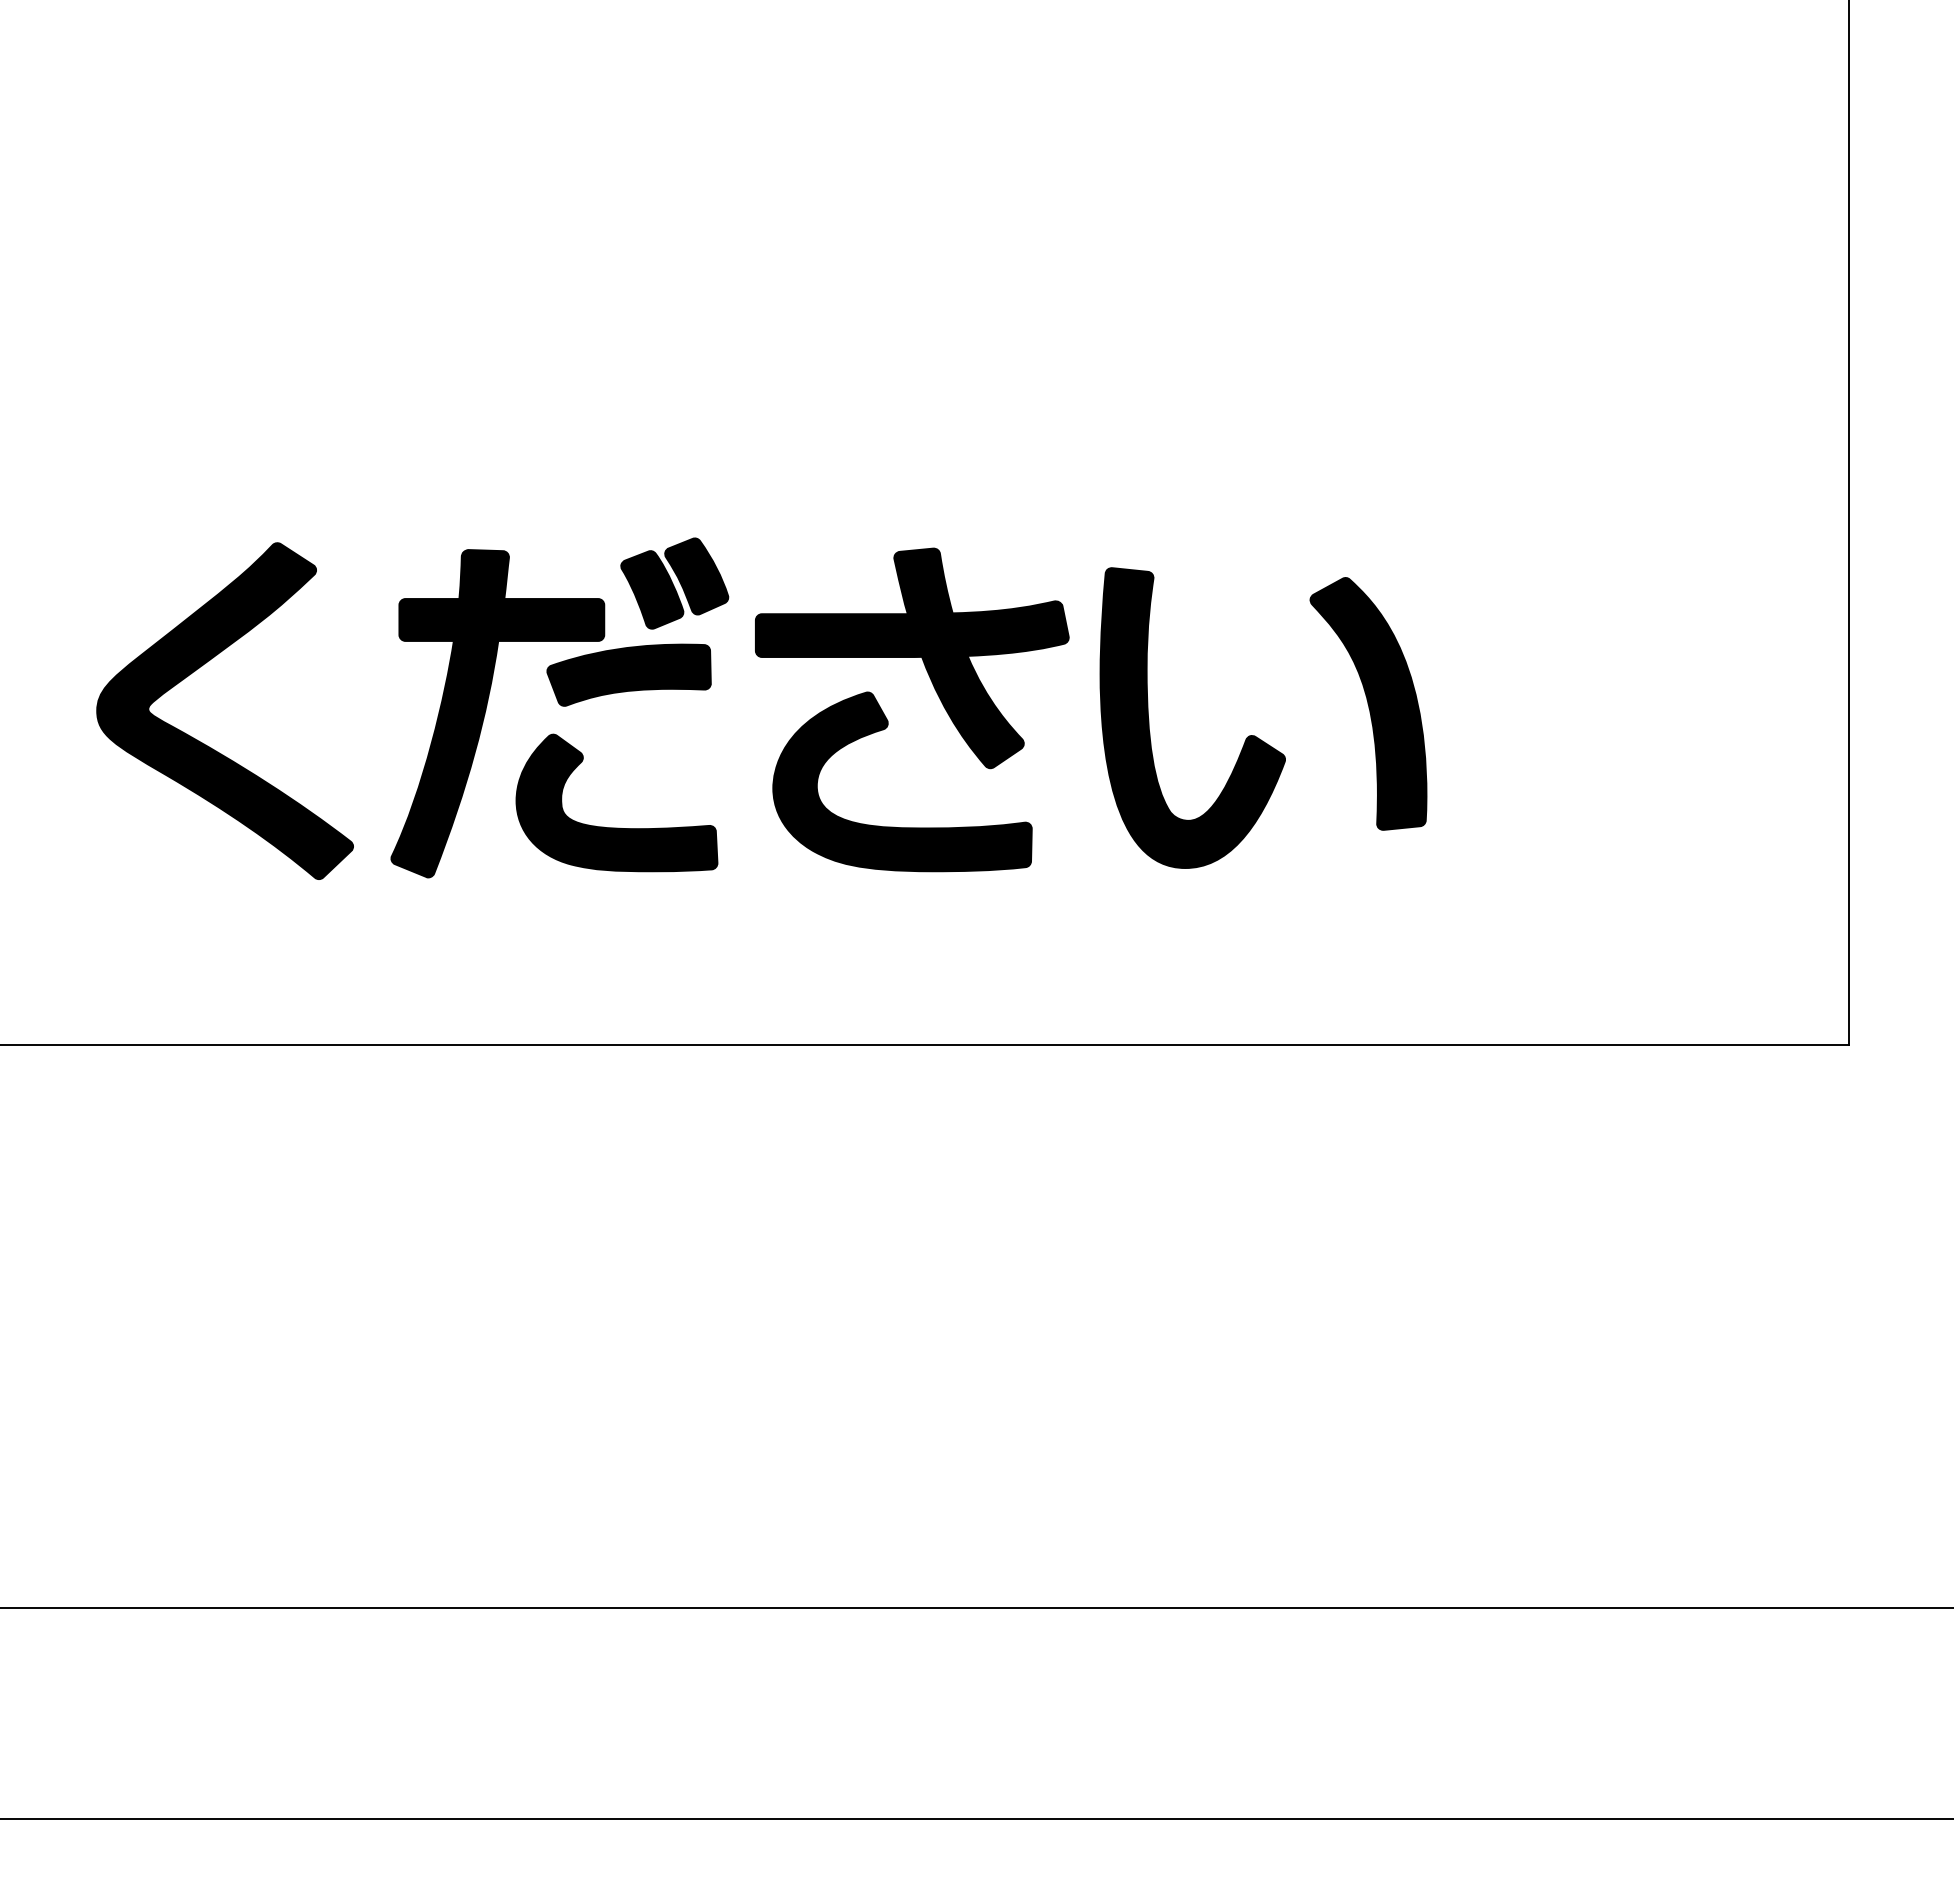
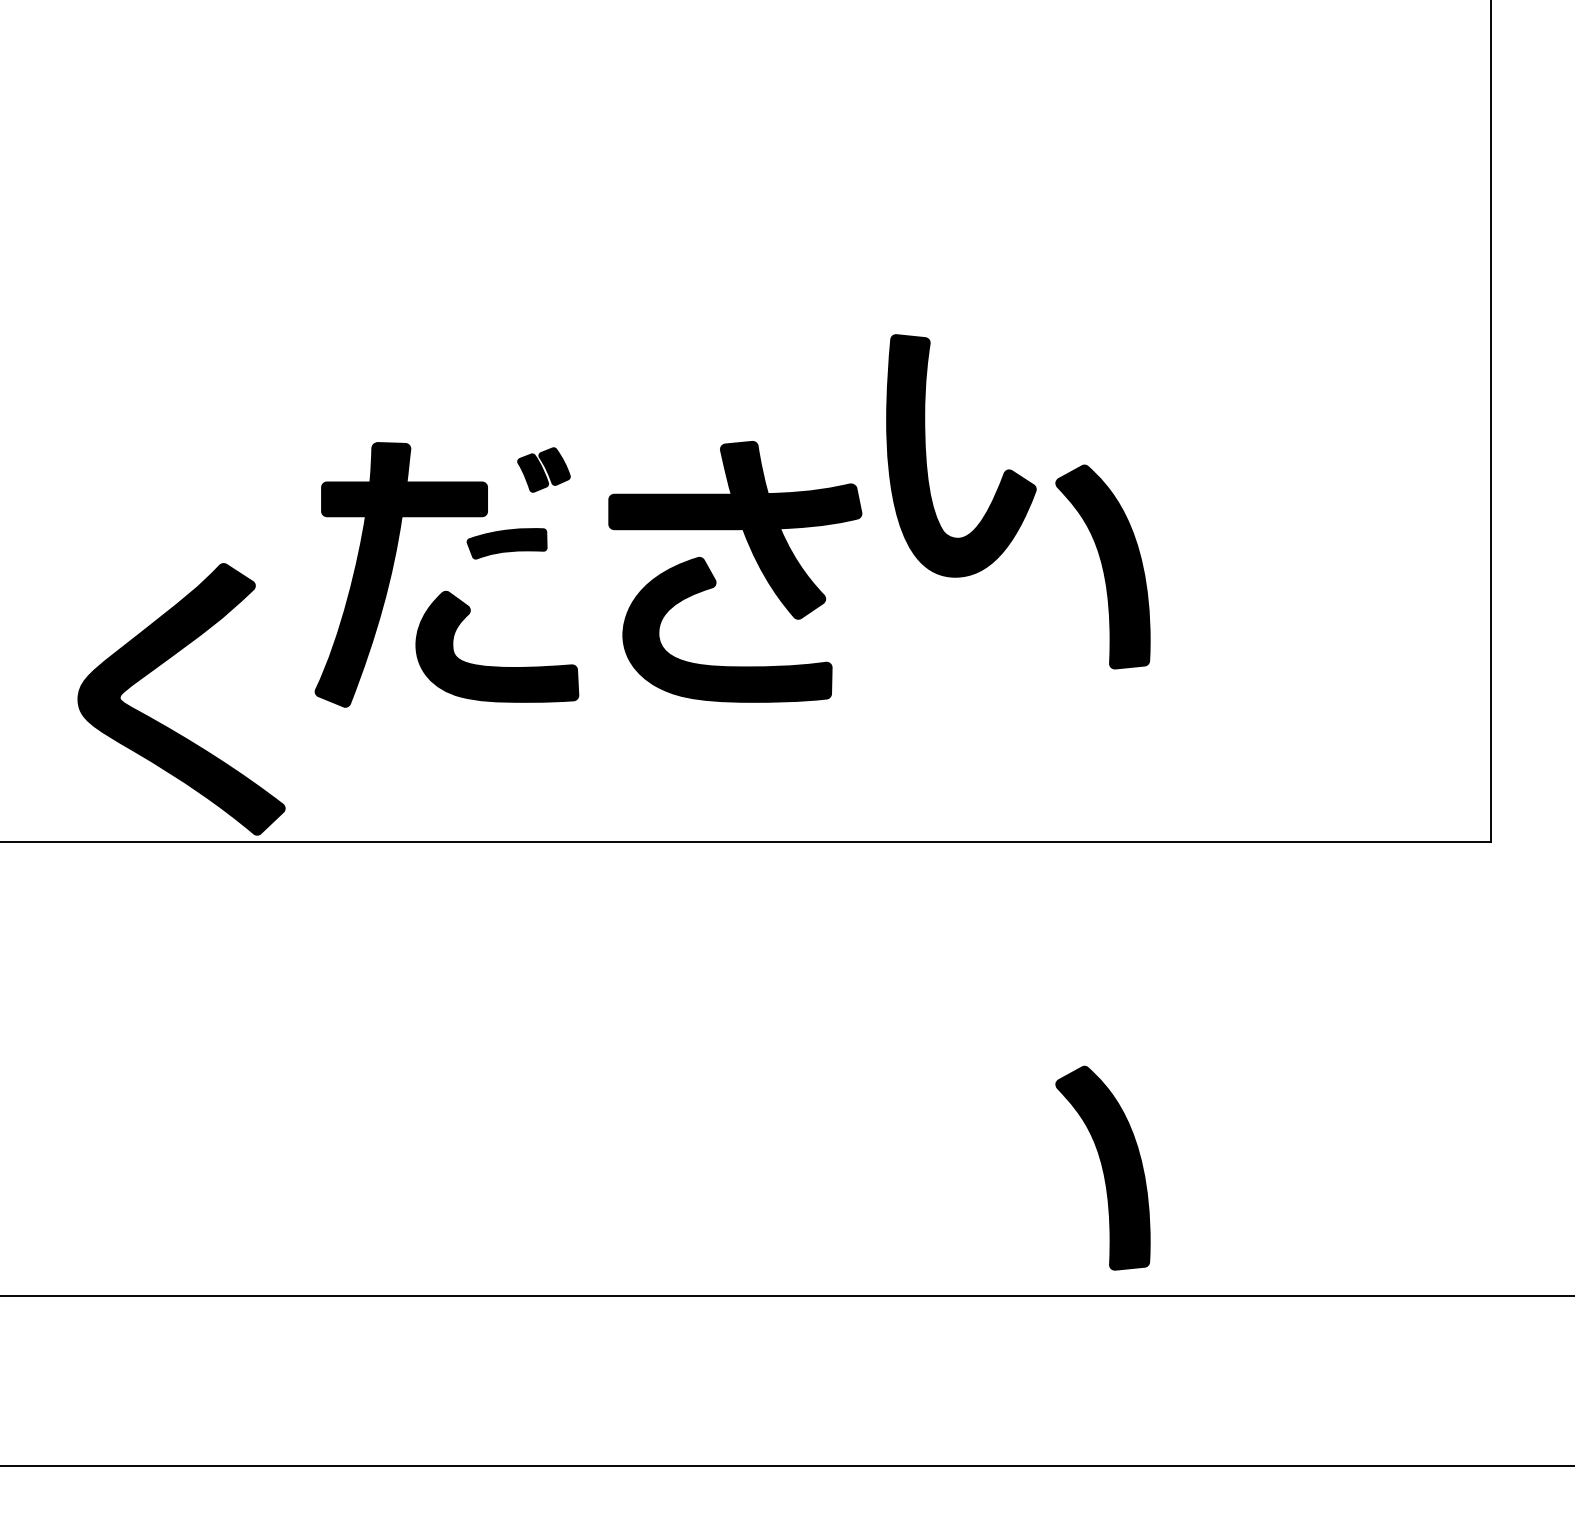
part: (674, 583) -> (543, 469), size x0.6
part: (628, 674) -> (506, 543), size x0.6
part: (1149, 719) -> (926, 457), moved
part: (206, 744) -> (166, 726), moved
part: (1368, 1449) -> (1103, 1167), added

